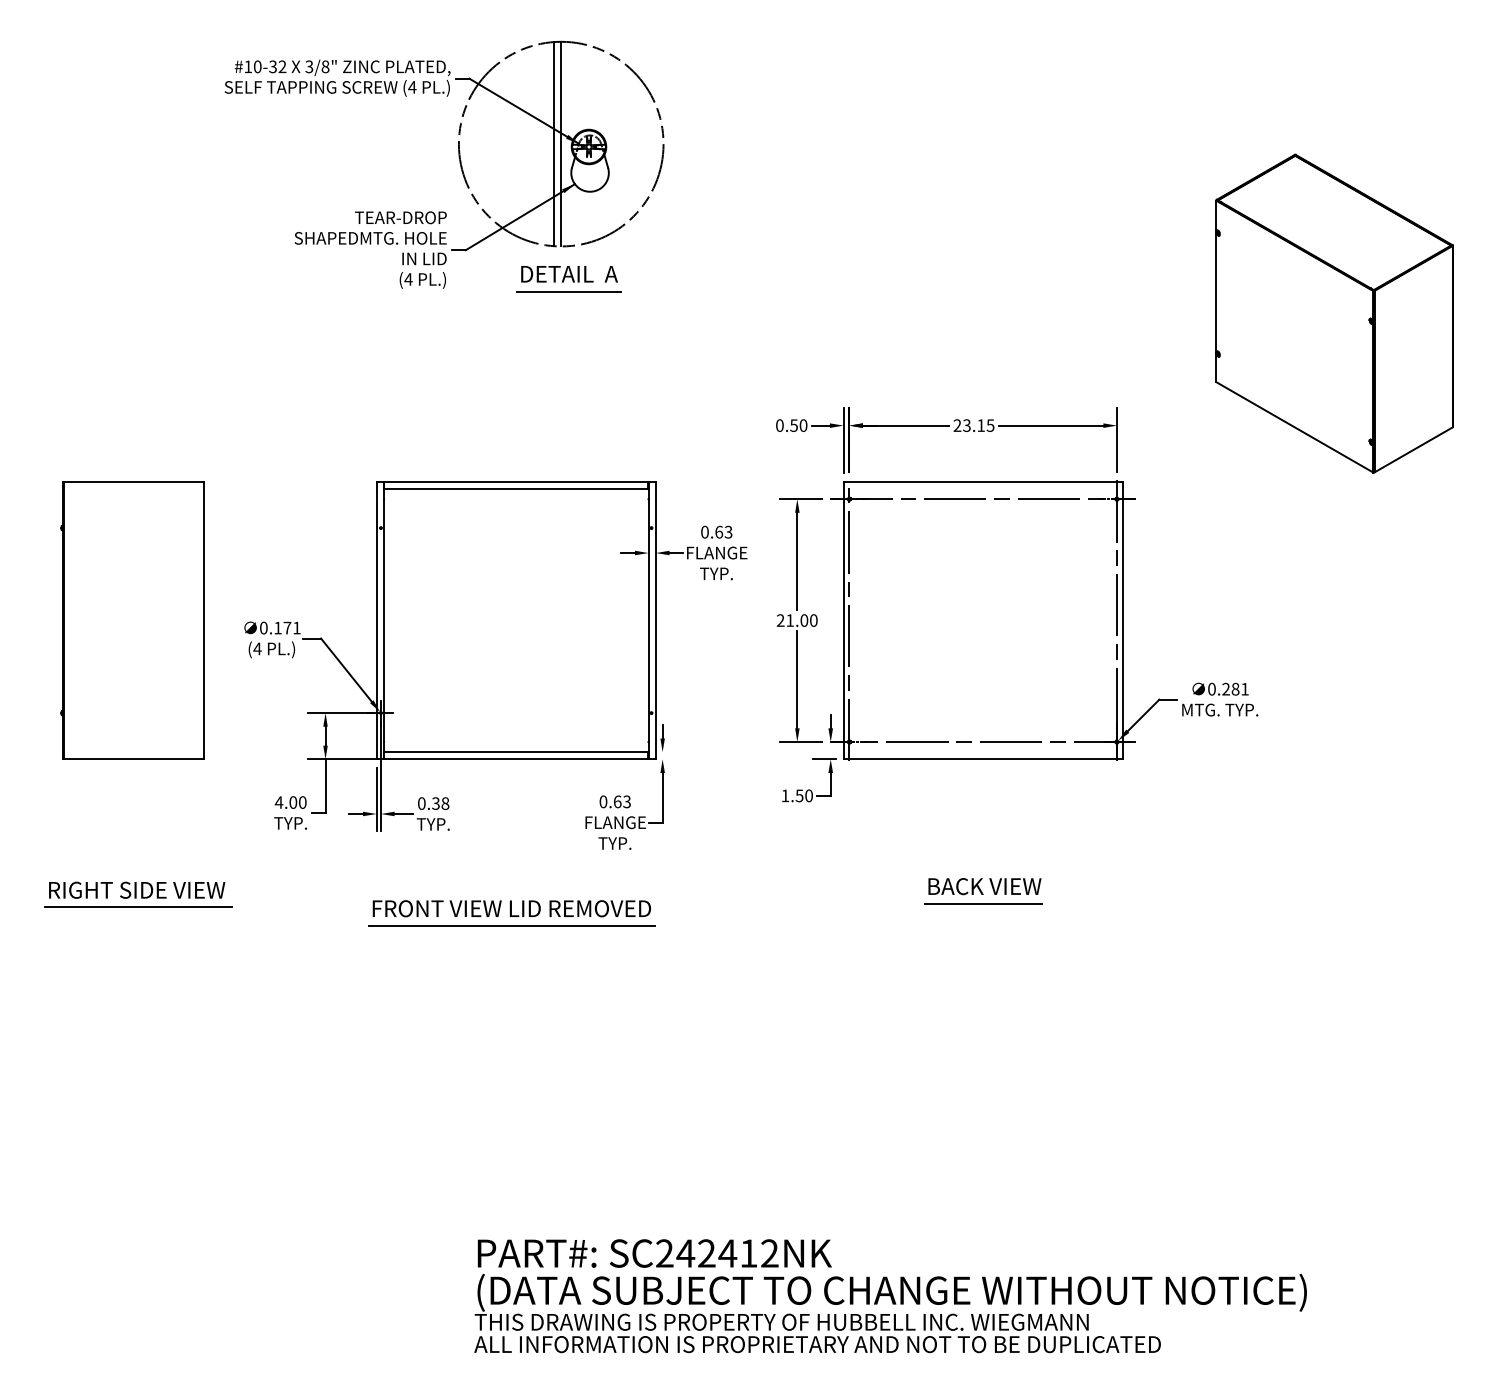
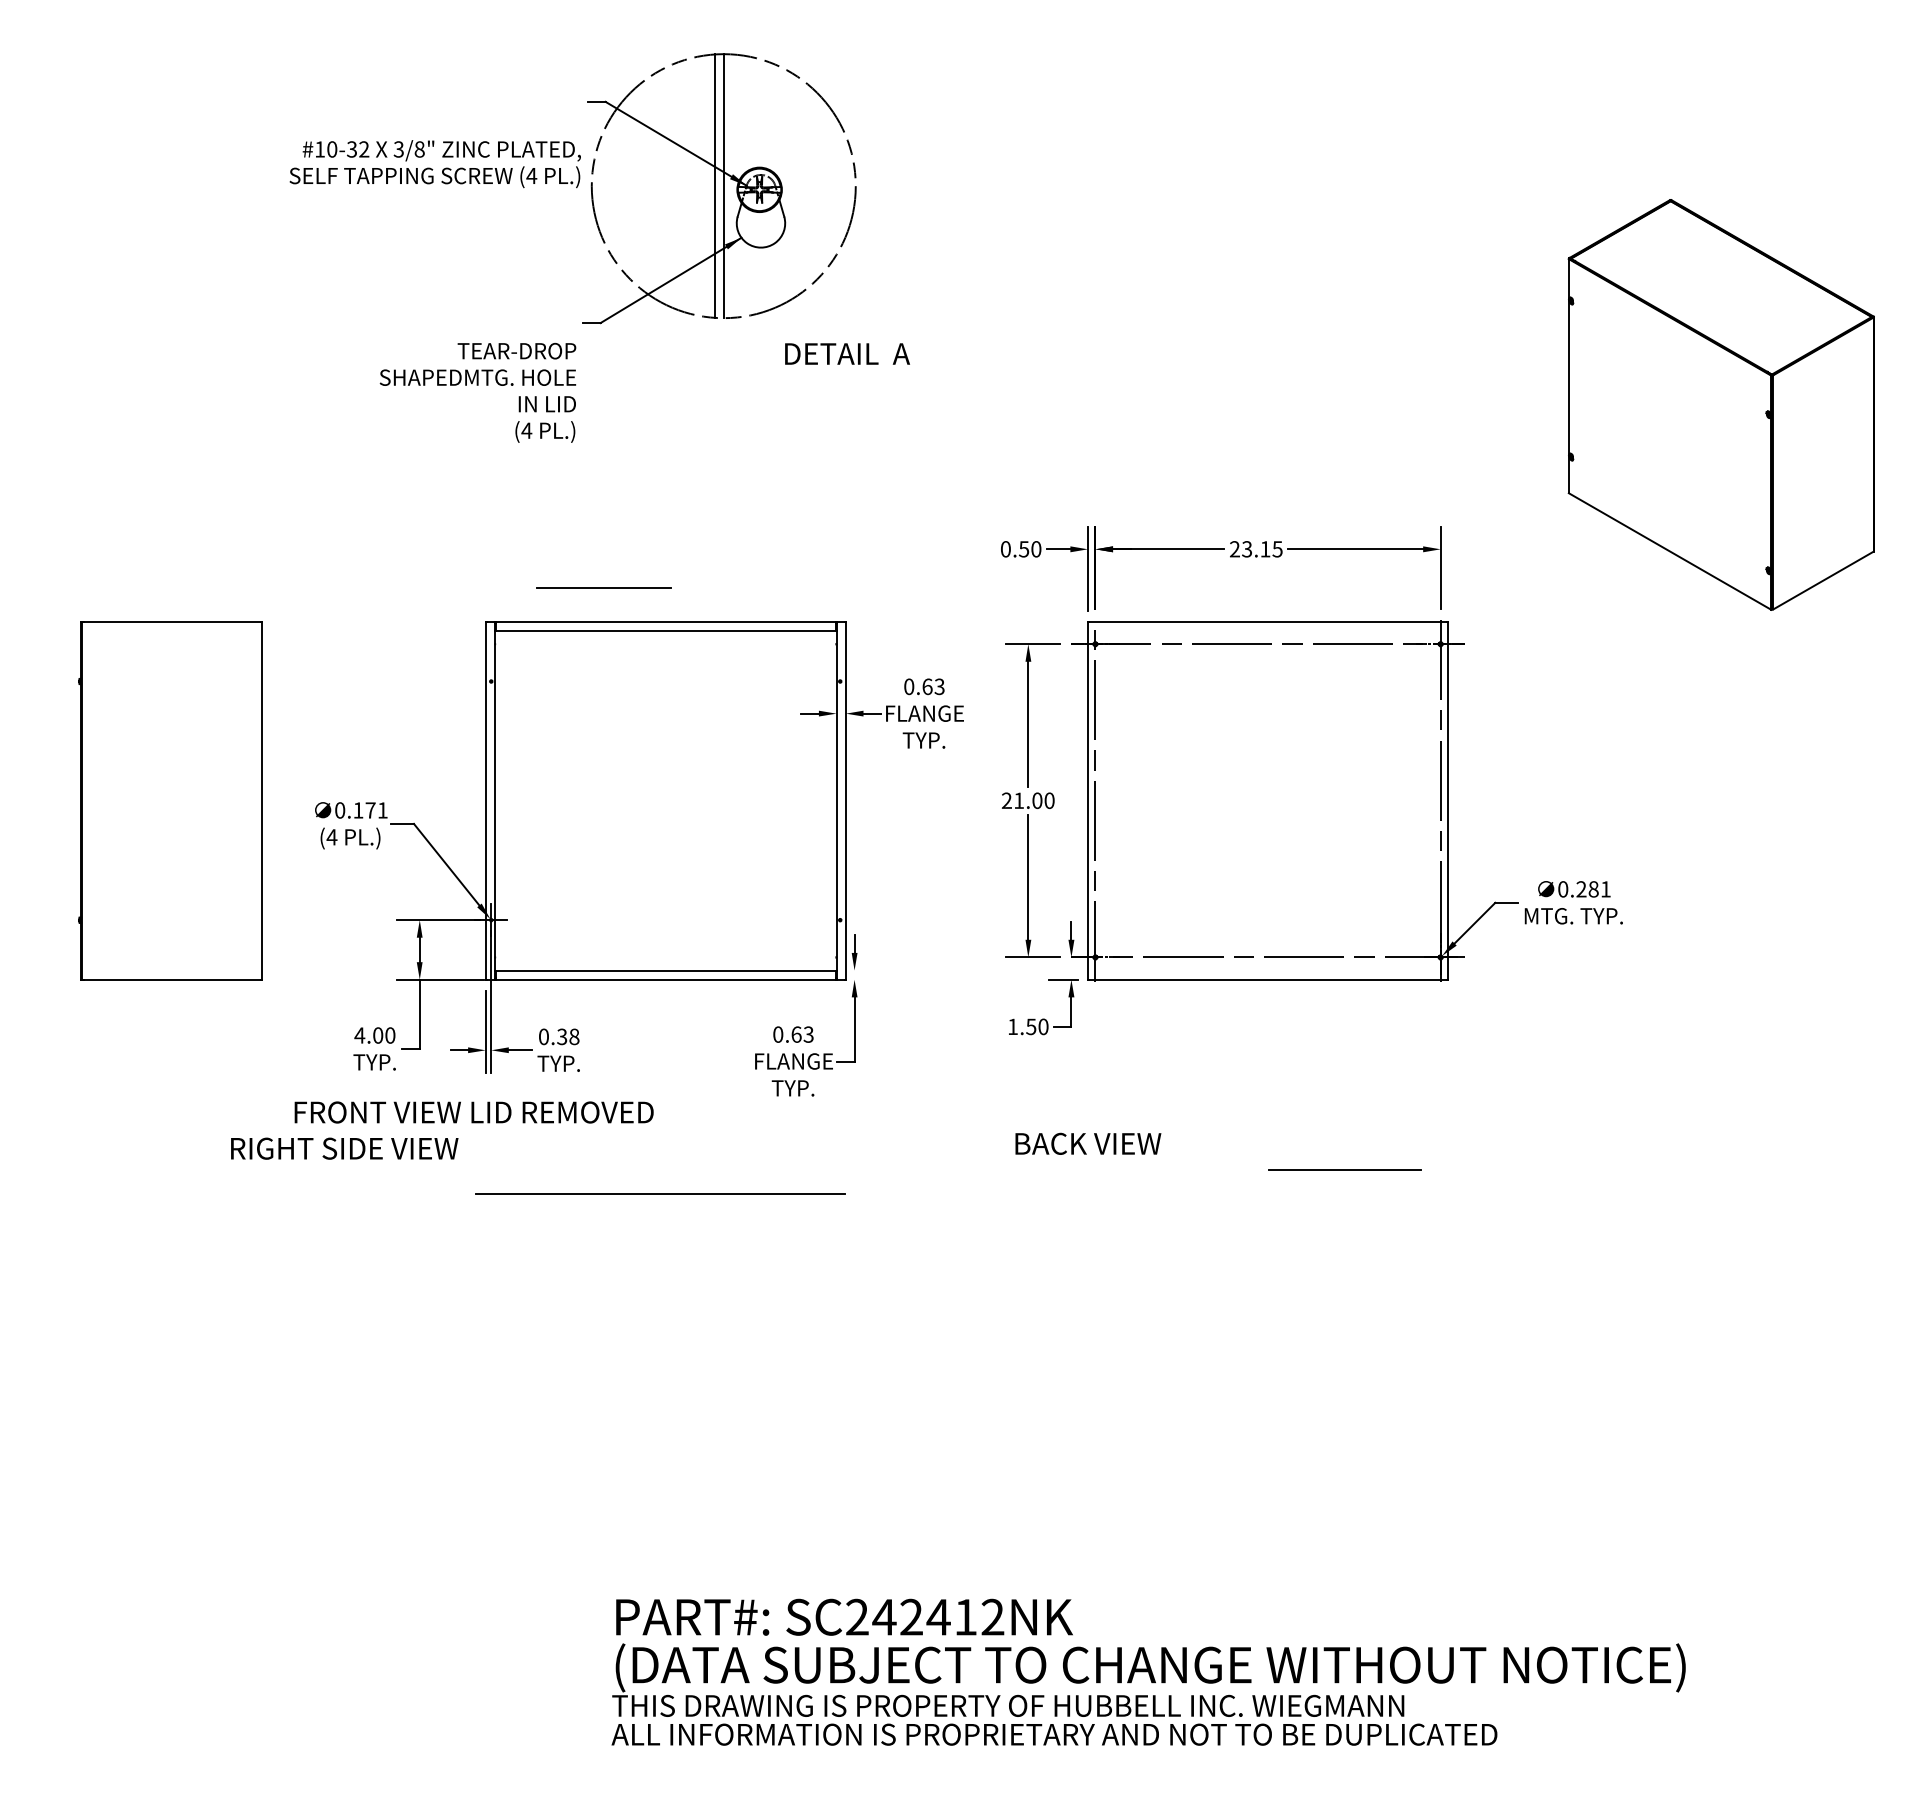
text: (336, 78) -> (434, 164), moved
text: (370, 249) -> (477, 392), moved
text: (569, 273) -> (847, 353), moved
line: (568, 290) -> (603, 587), moved
text: (985, 886) -> (1088, 1143), moved
text: (136, 890) -> (344, 1148), moved
line: (982, 903) -> (1344, 1169), moved
line: (137, 907) -> (177, 1170), removed
text: (511, 908) -> (473, 1112), moved

